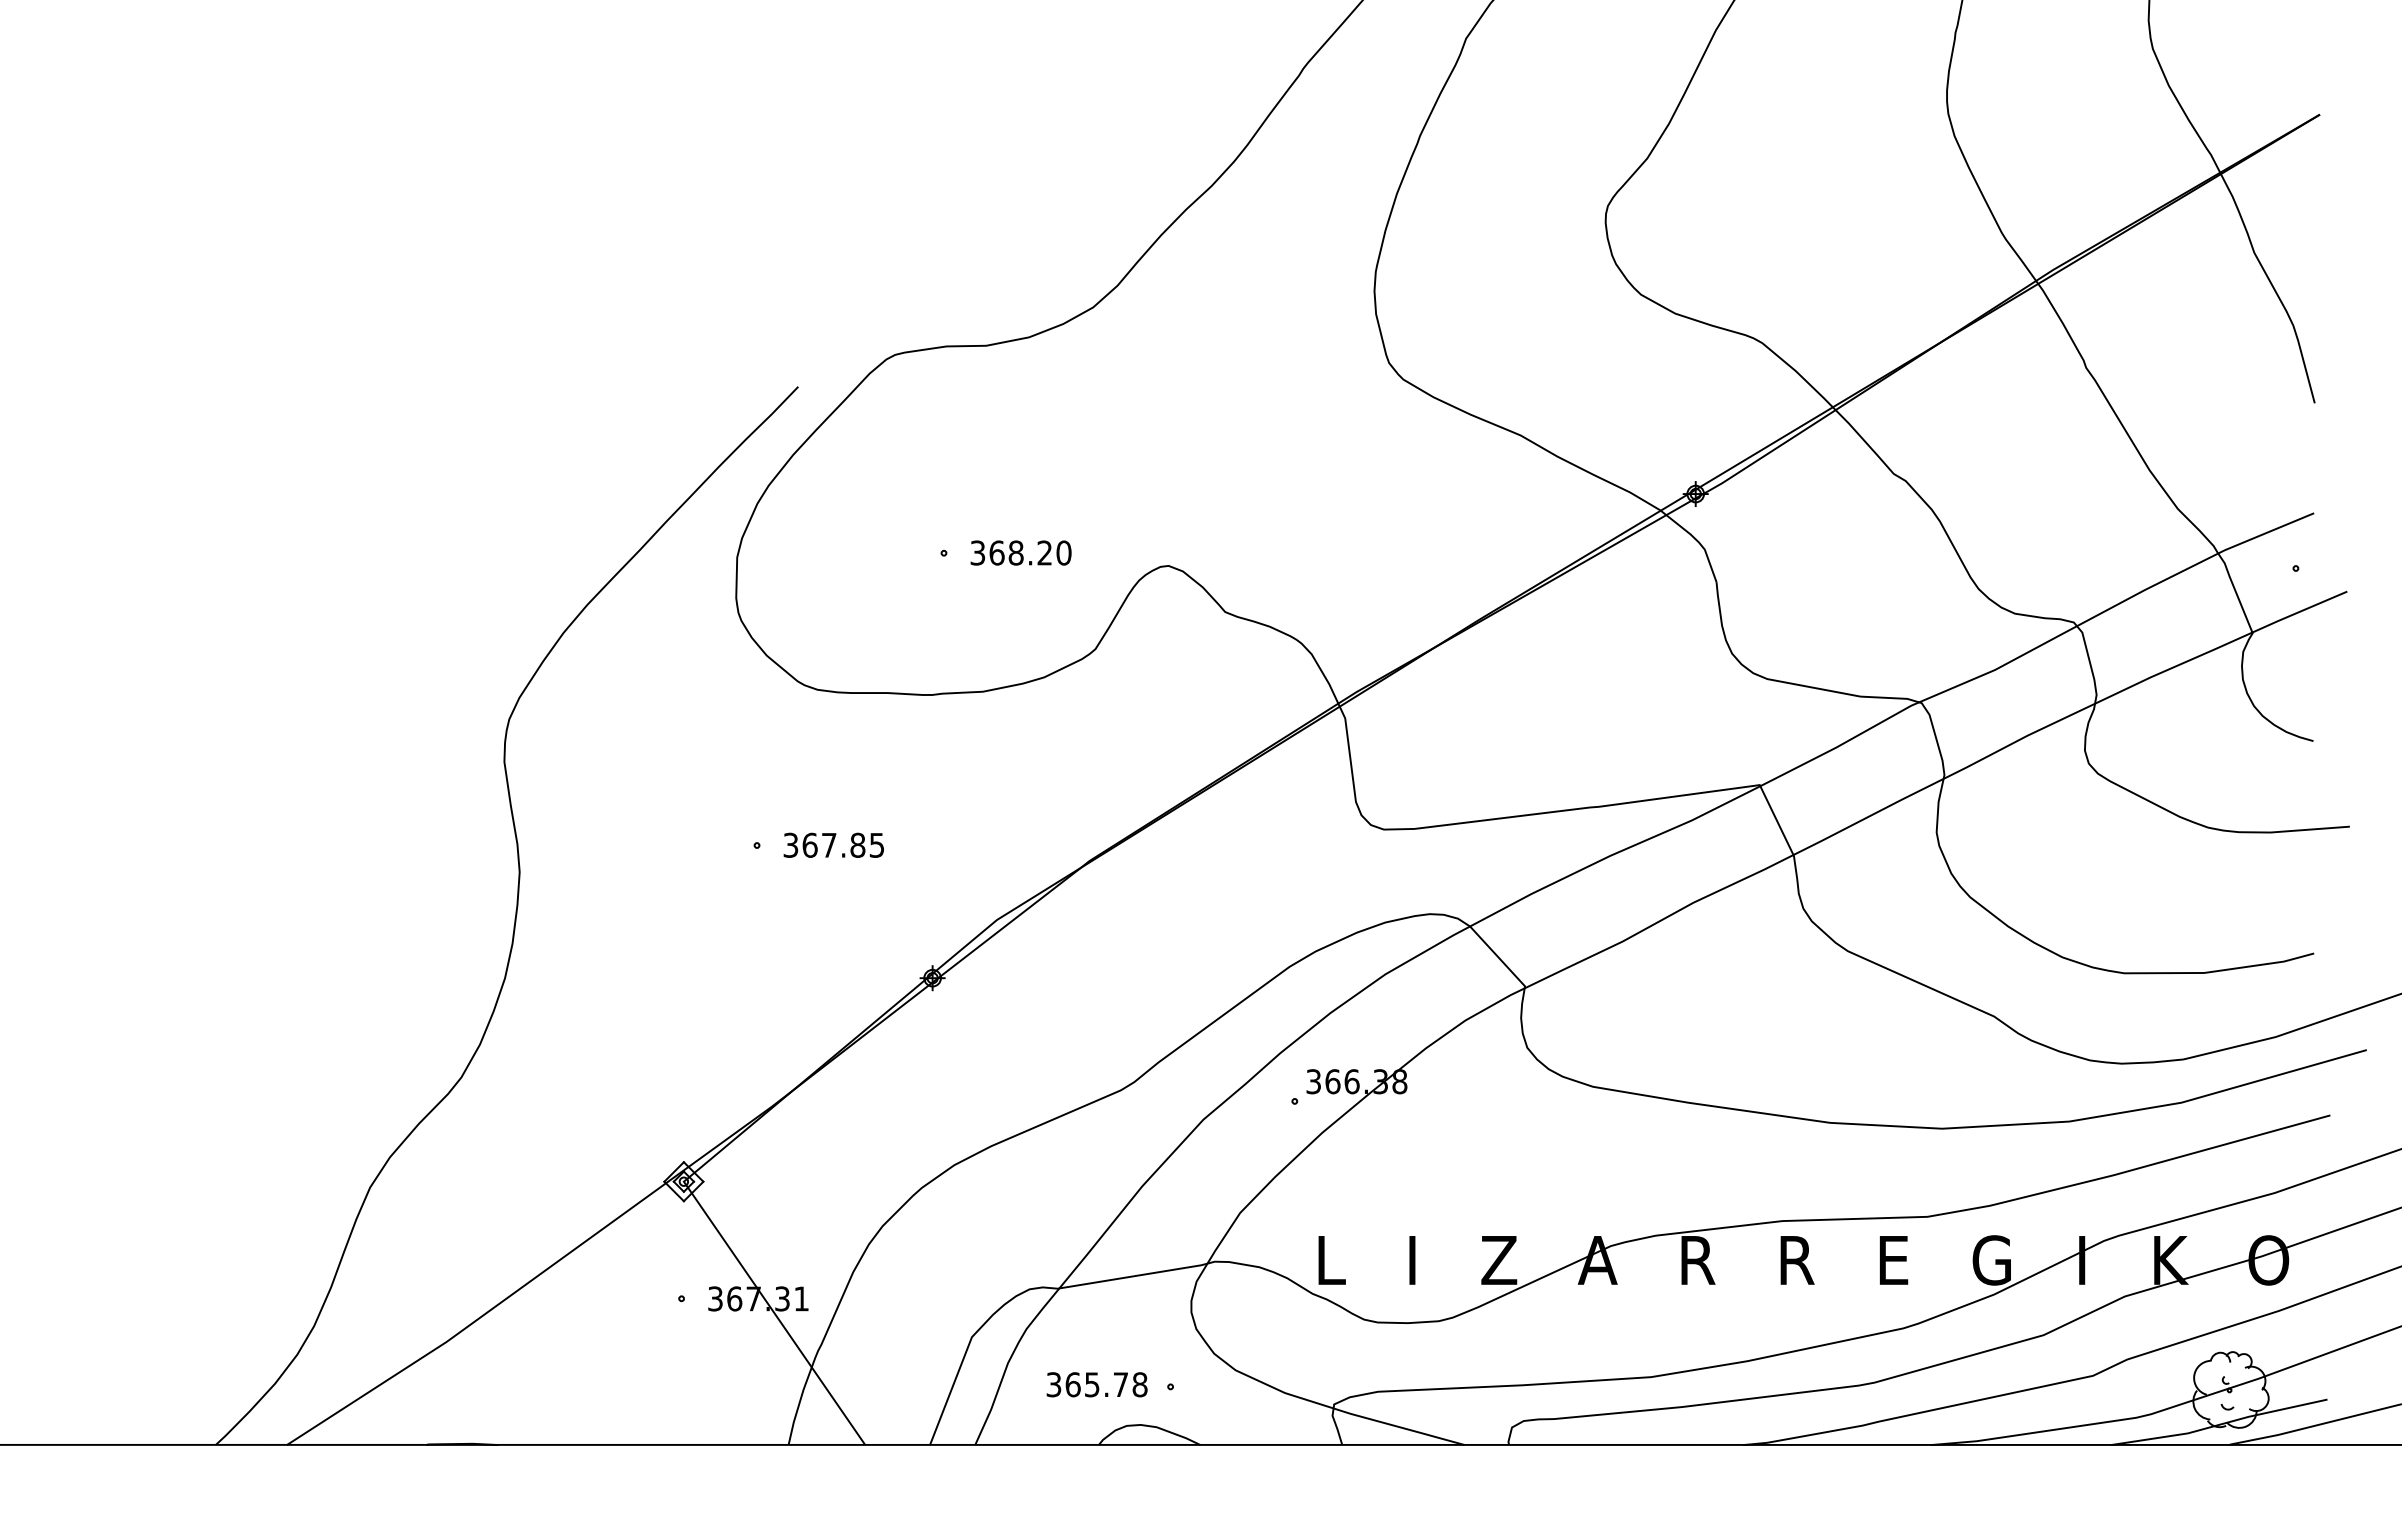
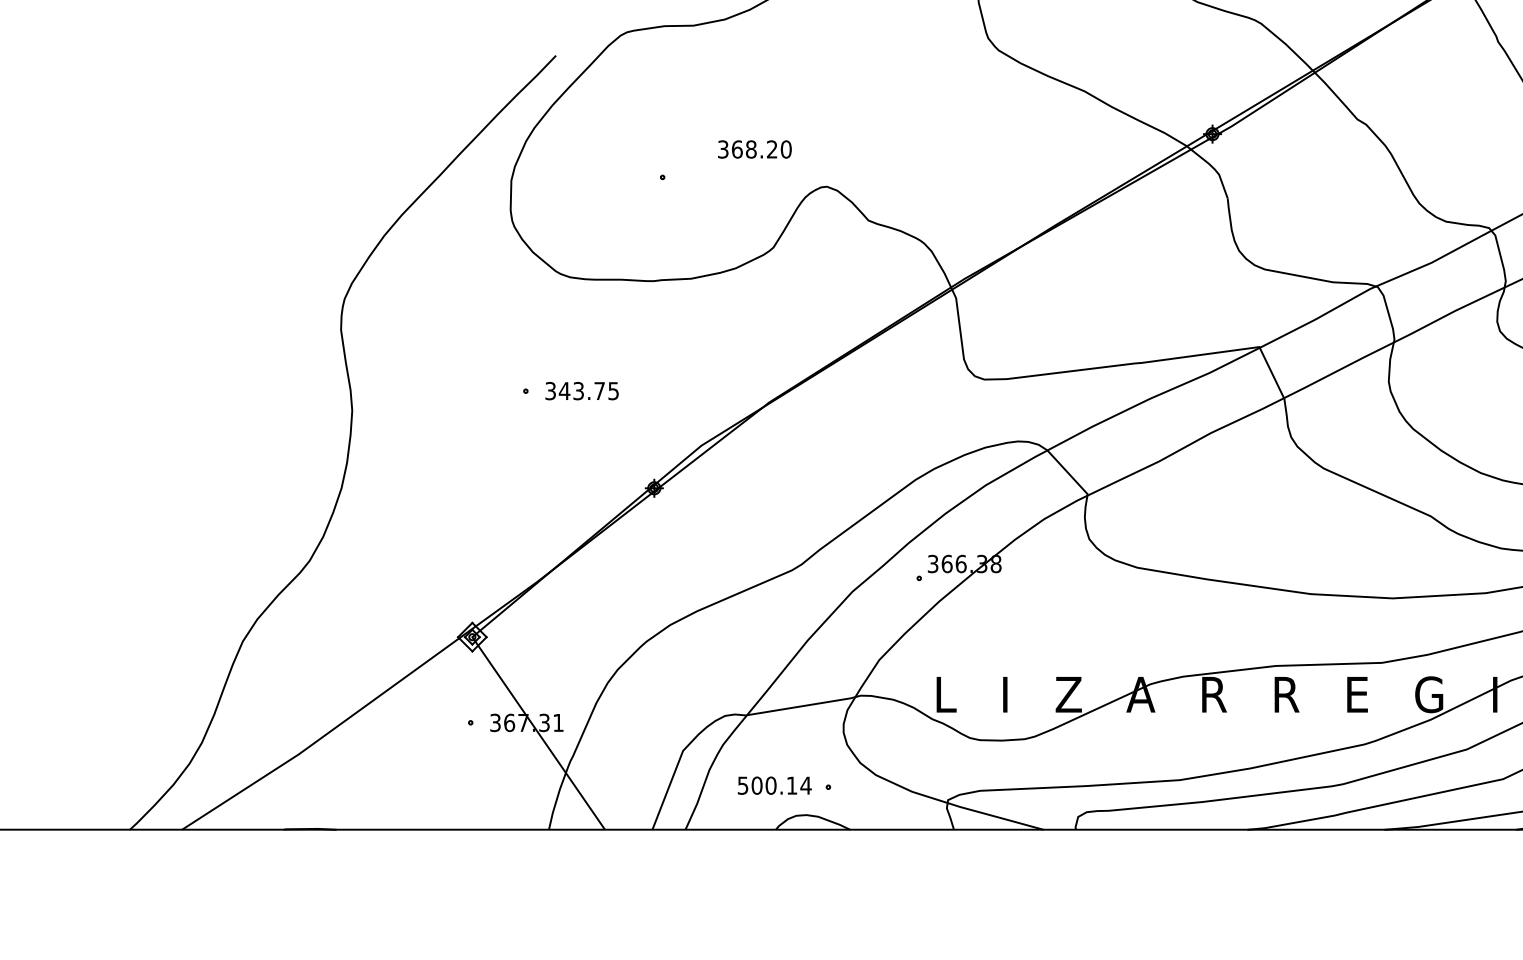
text: (1020, 552) -> (754, 149), moved
text: (833, 844) -> (581, 390), 367.85 -> 343.75
text: (1097, 1384) -> (774, 785), 365.78 -> 500.14

